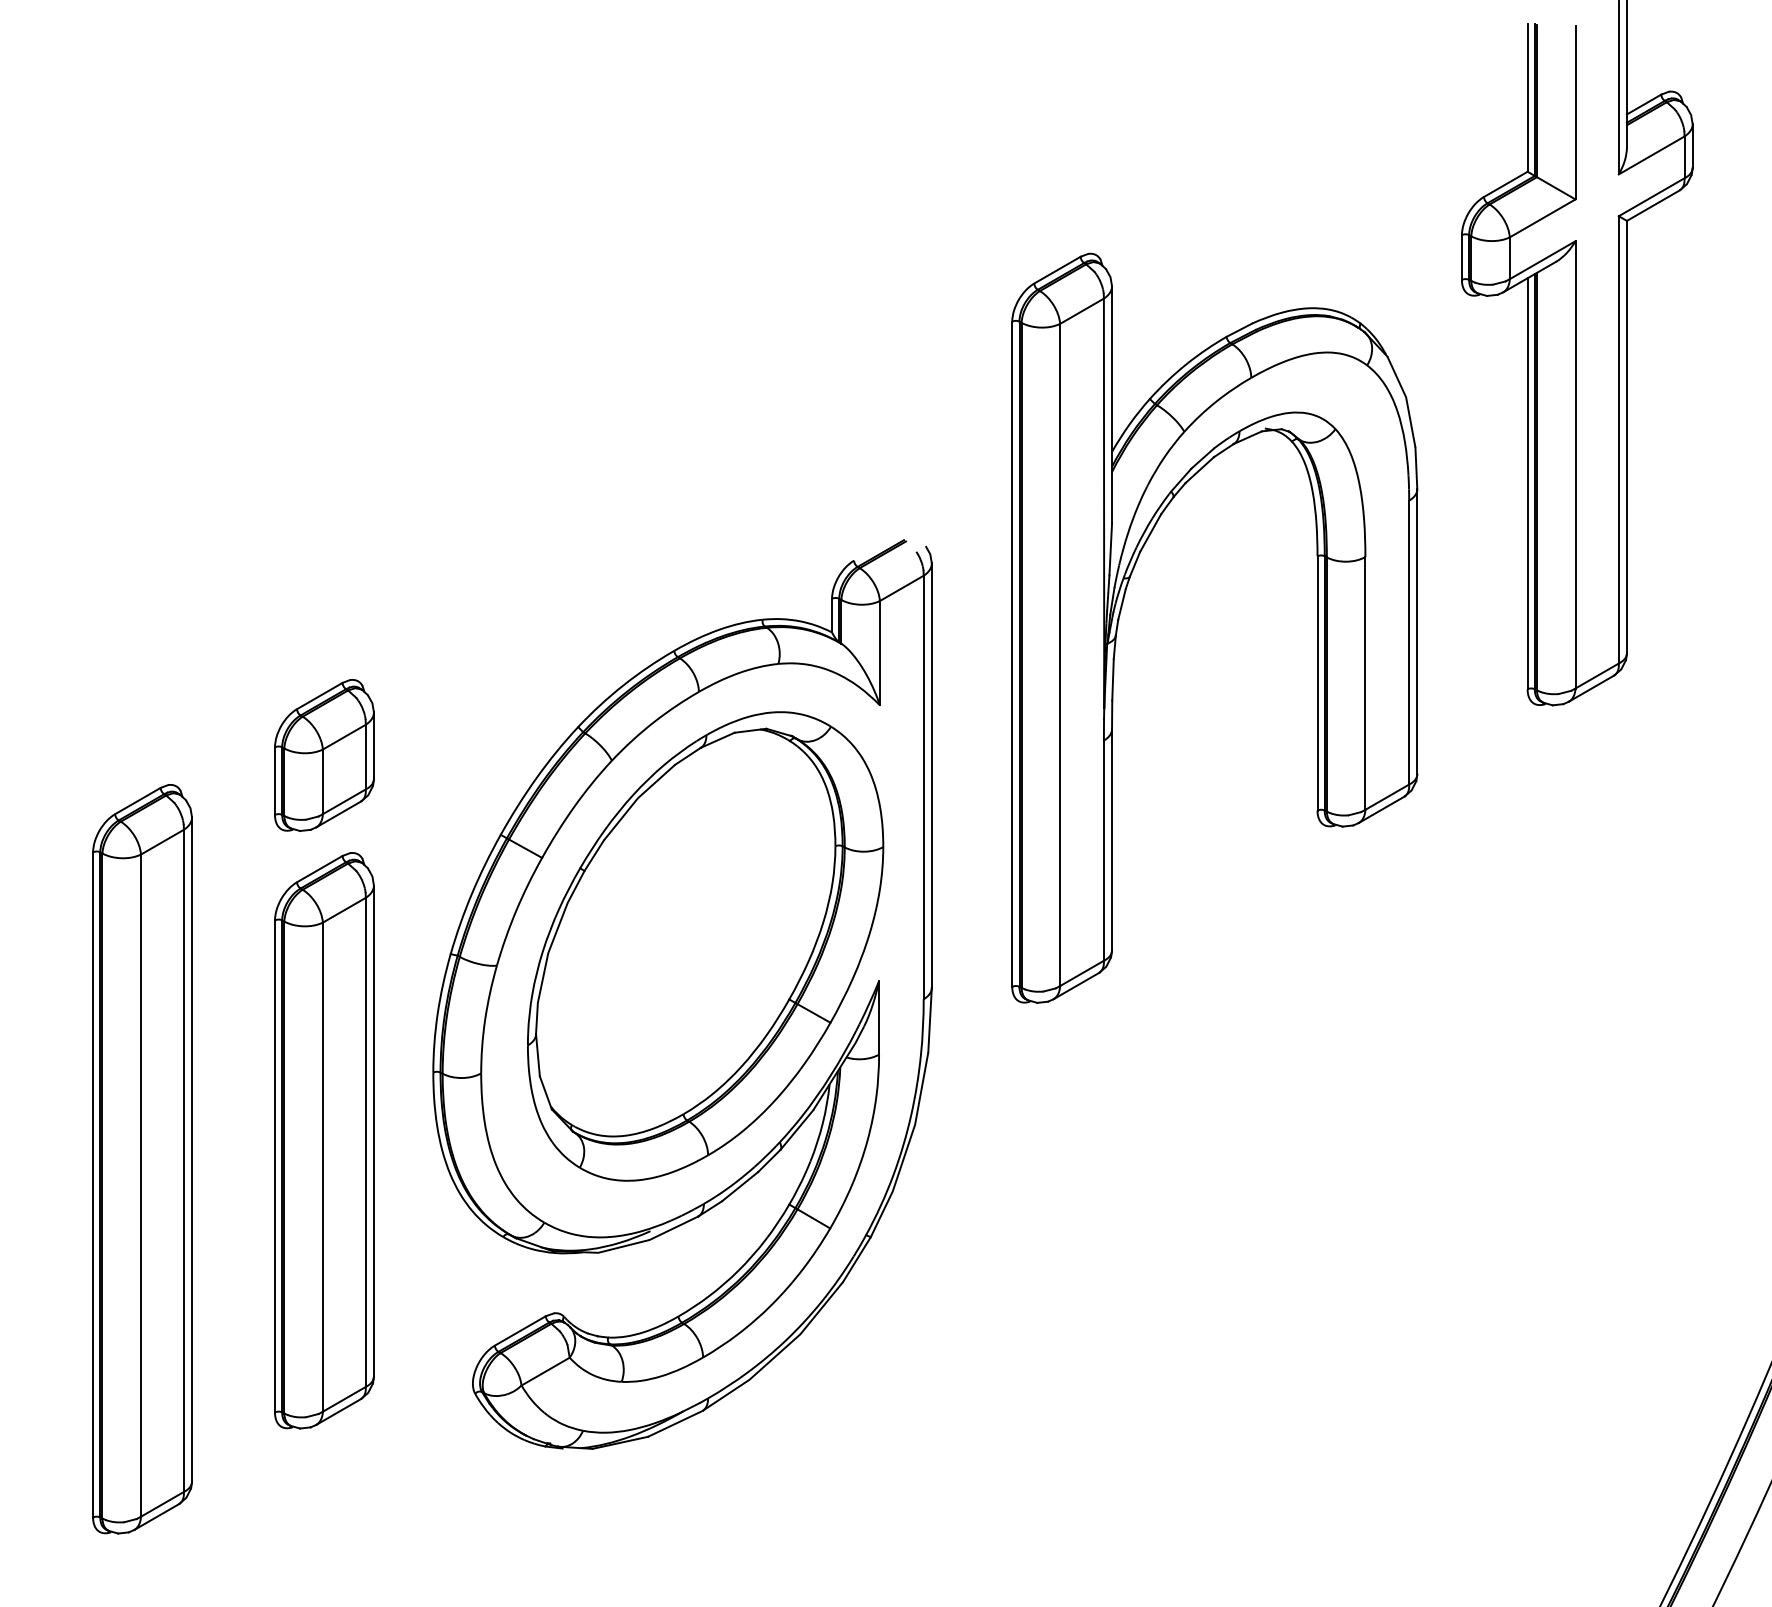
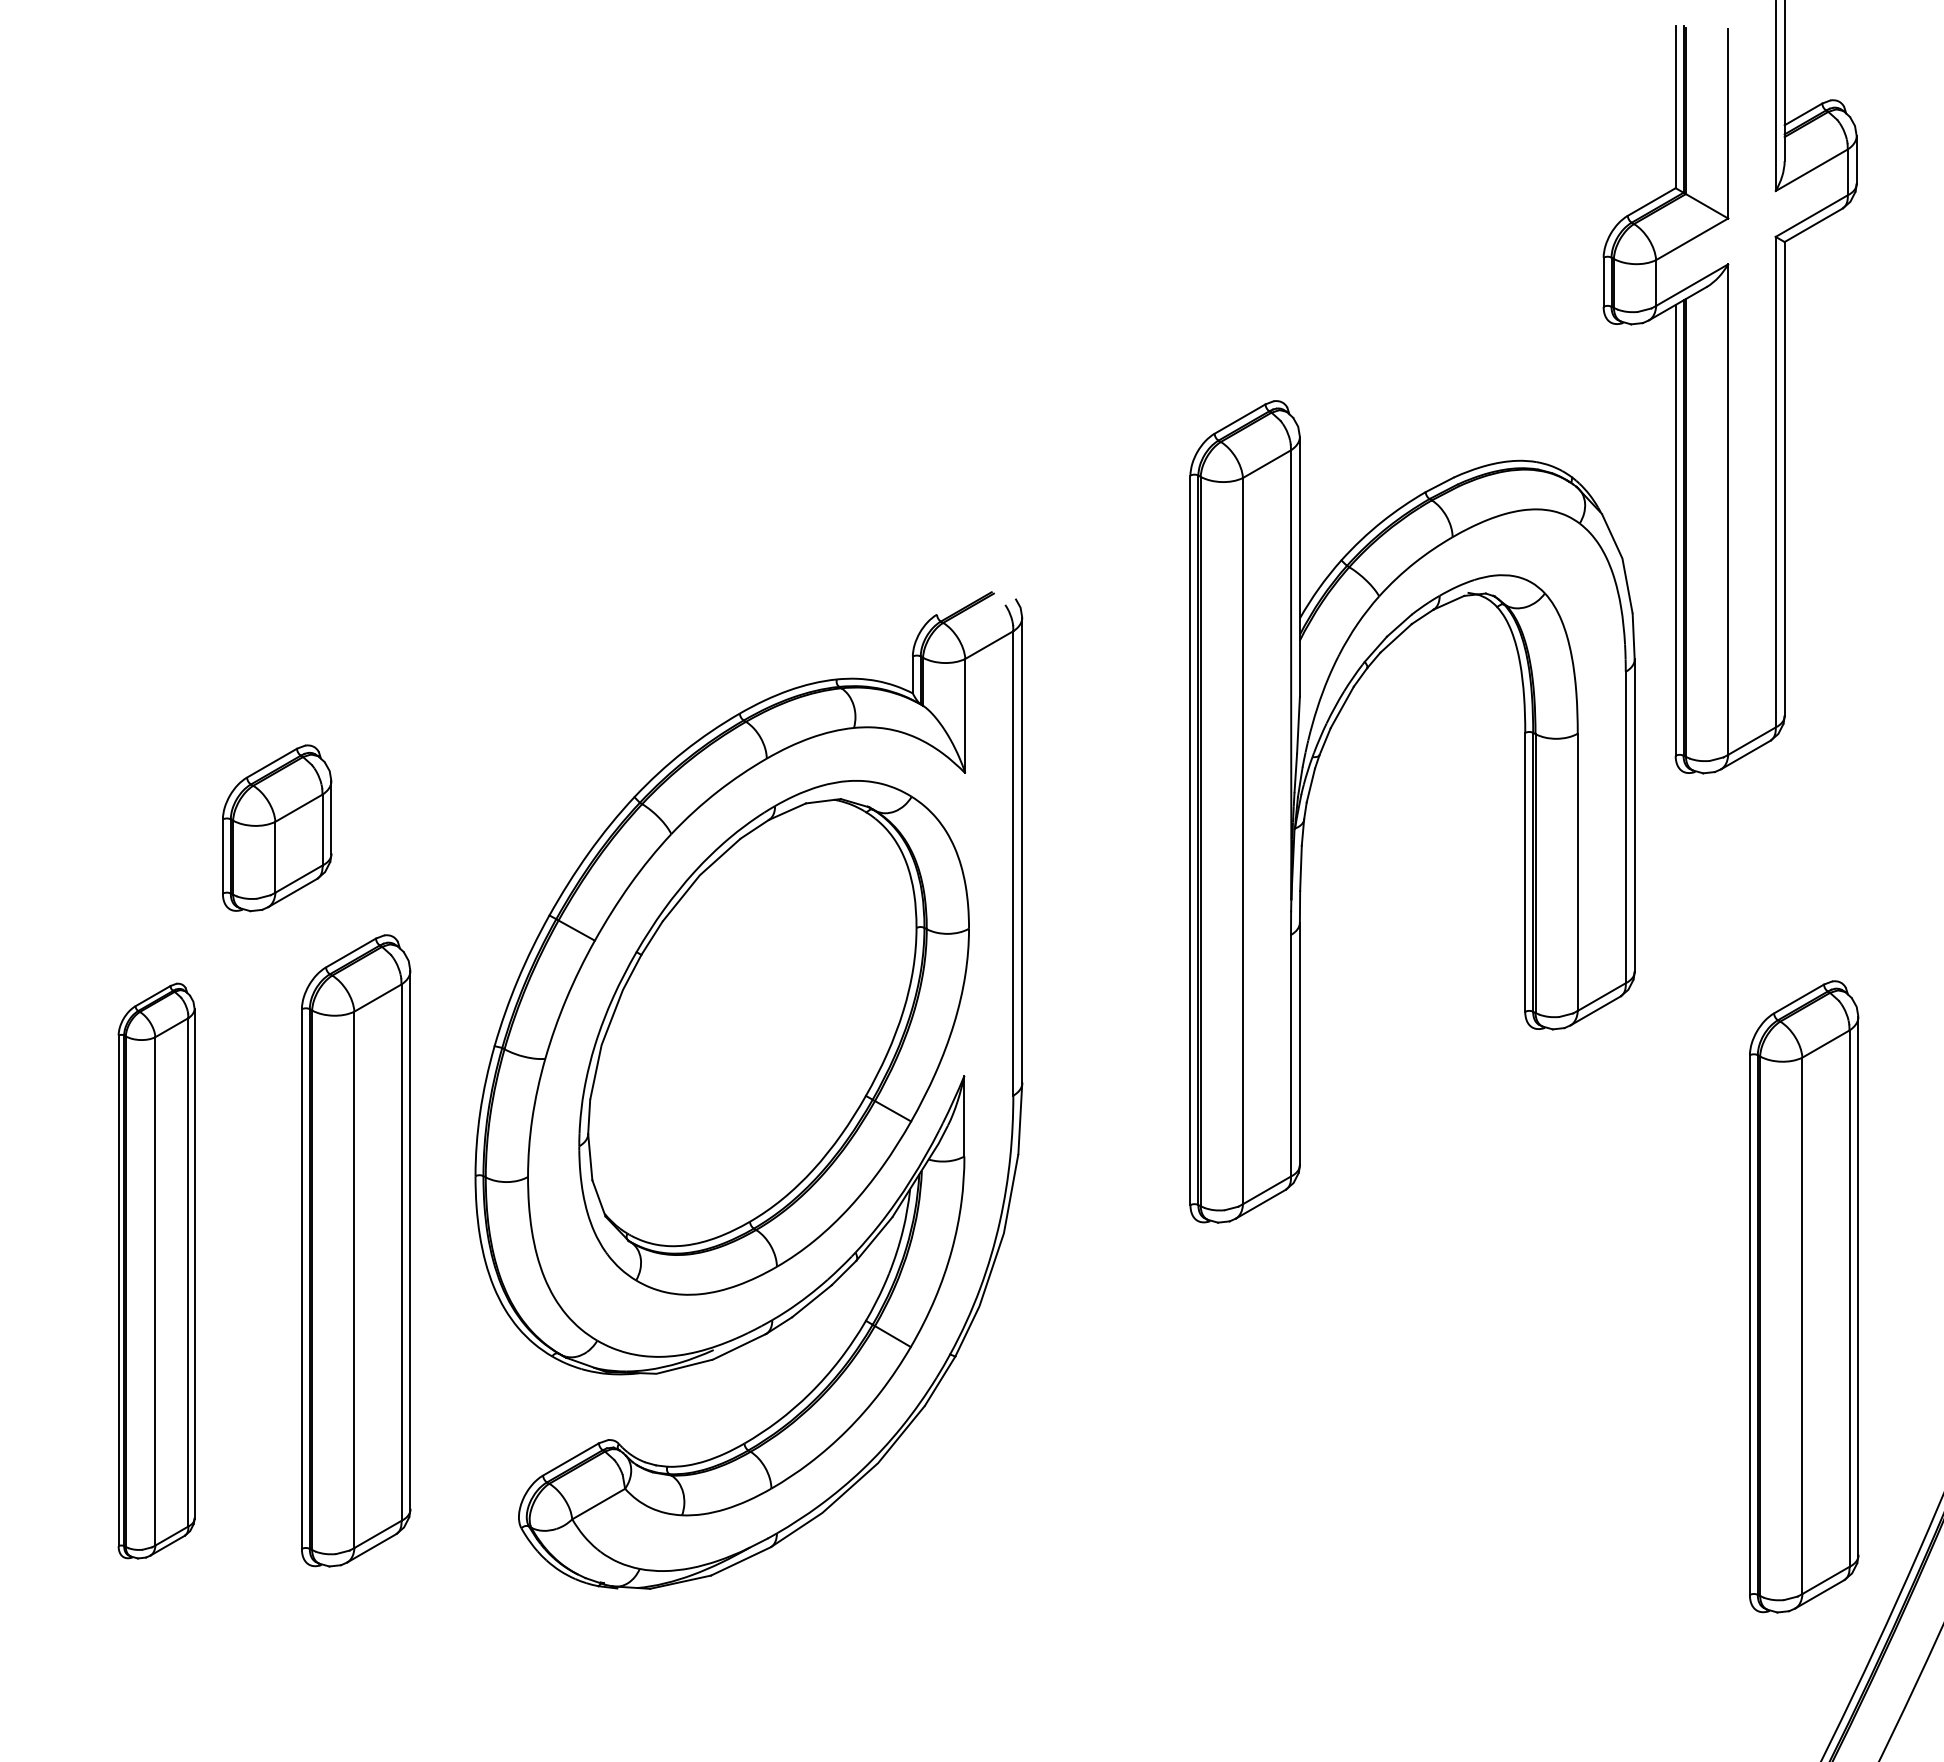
part: (1123, 603) -> (1312, 784), moved
part: (324, 755) -> (277, 828), moved
part: (142, 1158) -> (156, 1270), size x0.7
part: (1645, 1182) -> (1804, 1296), added

